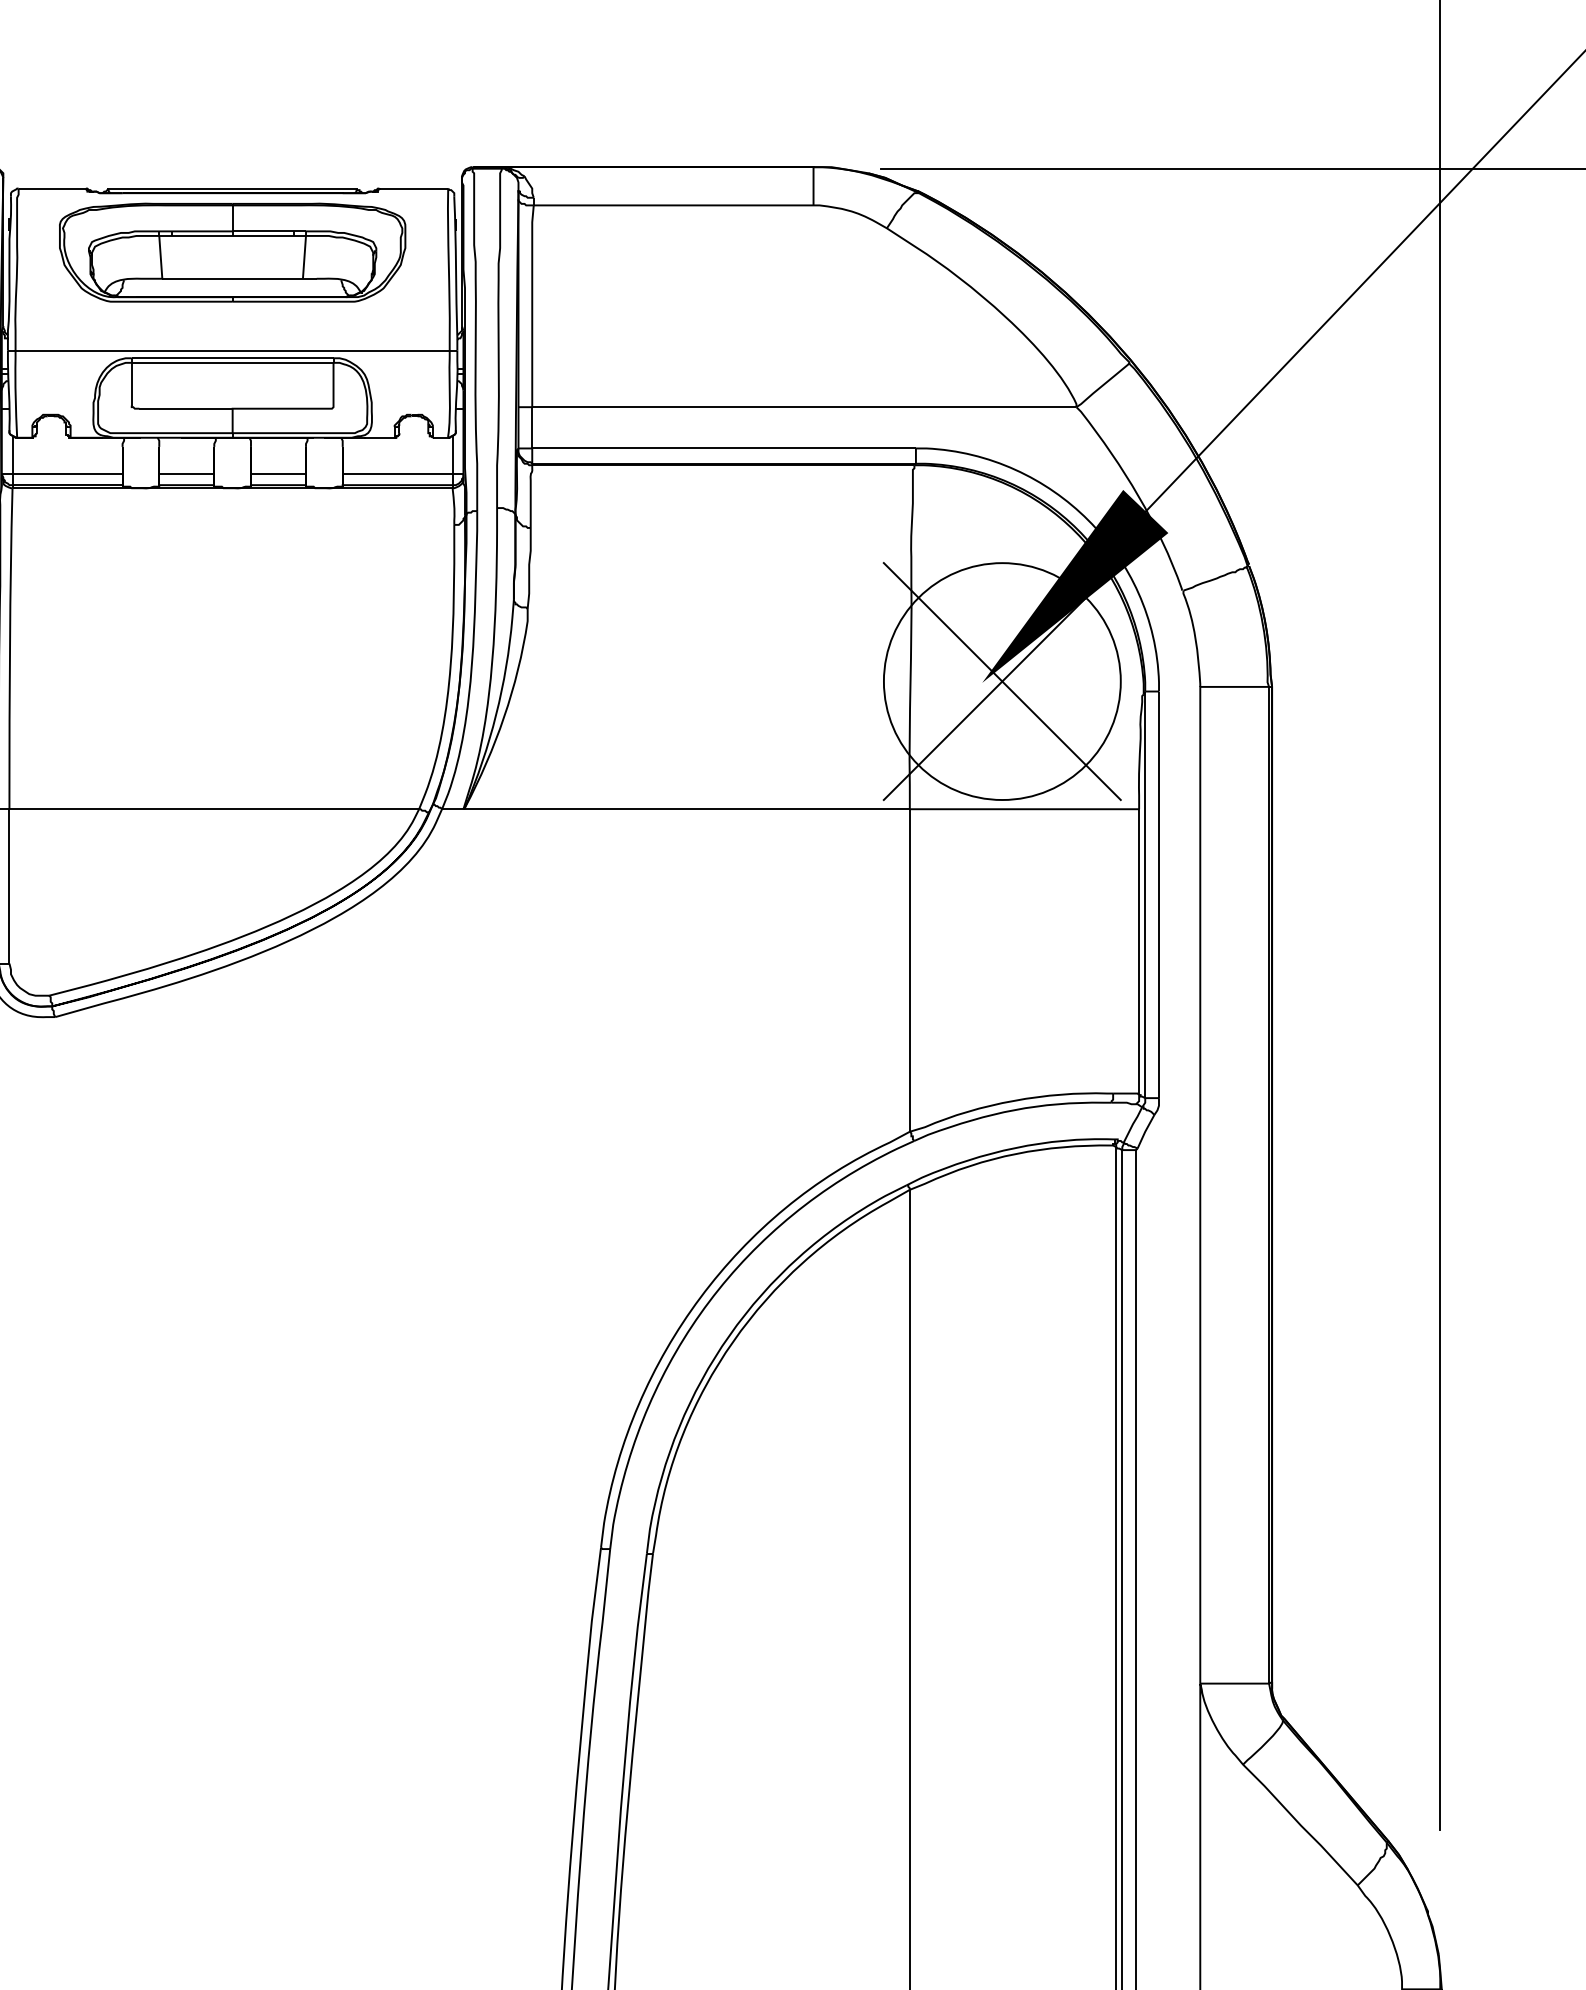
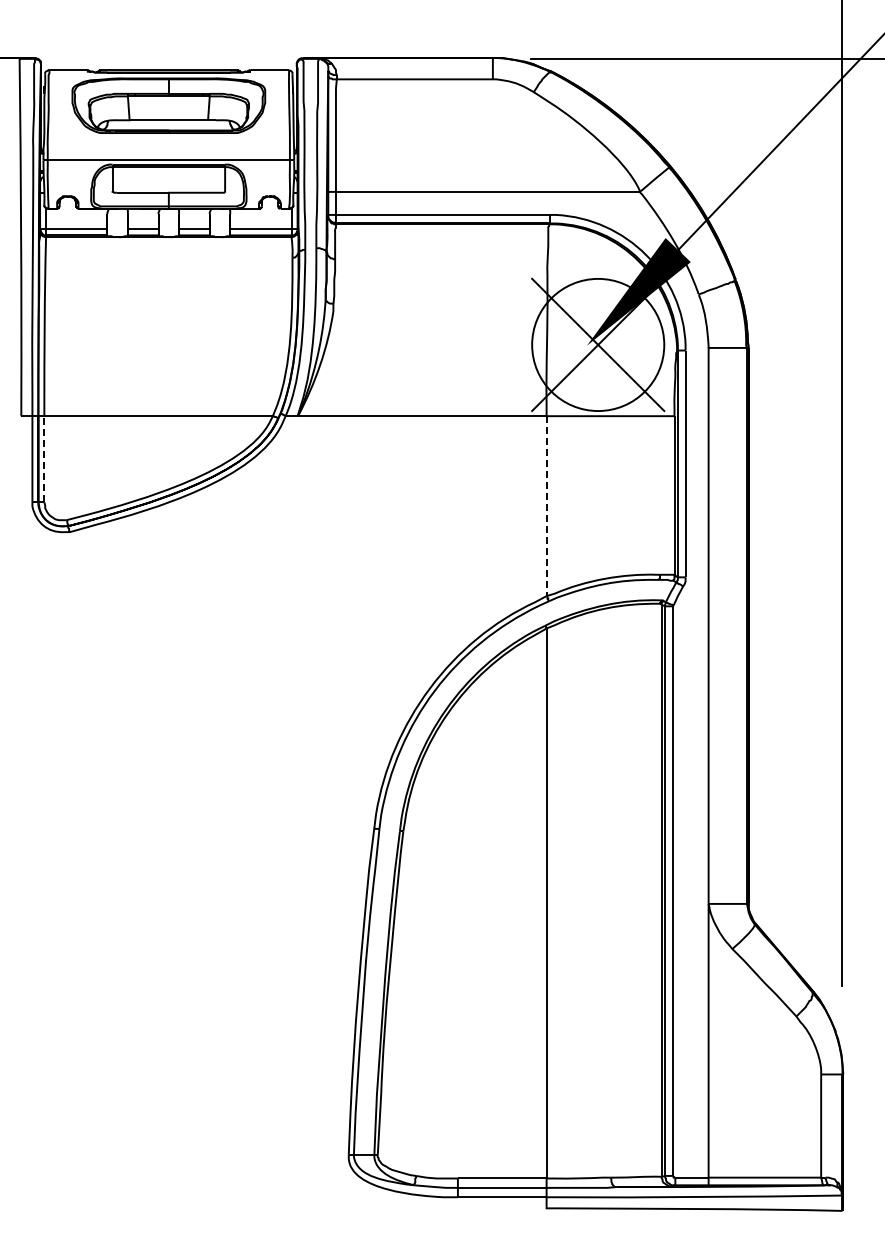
line: (9, 885) -> (44, 458), solid -> dashed
line: (909, 971) -> (546, 506), solid -> dashed

